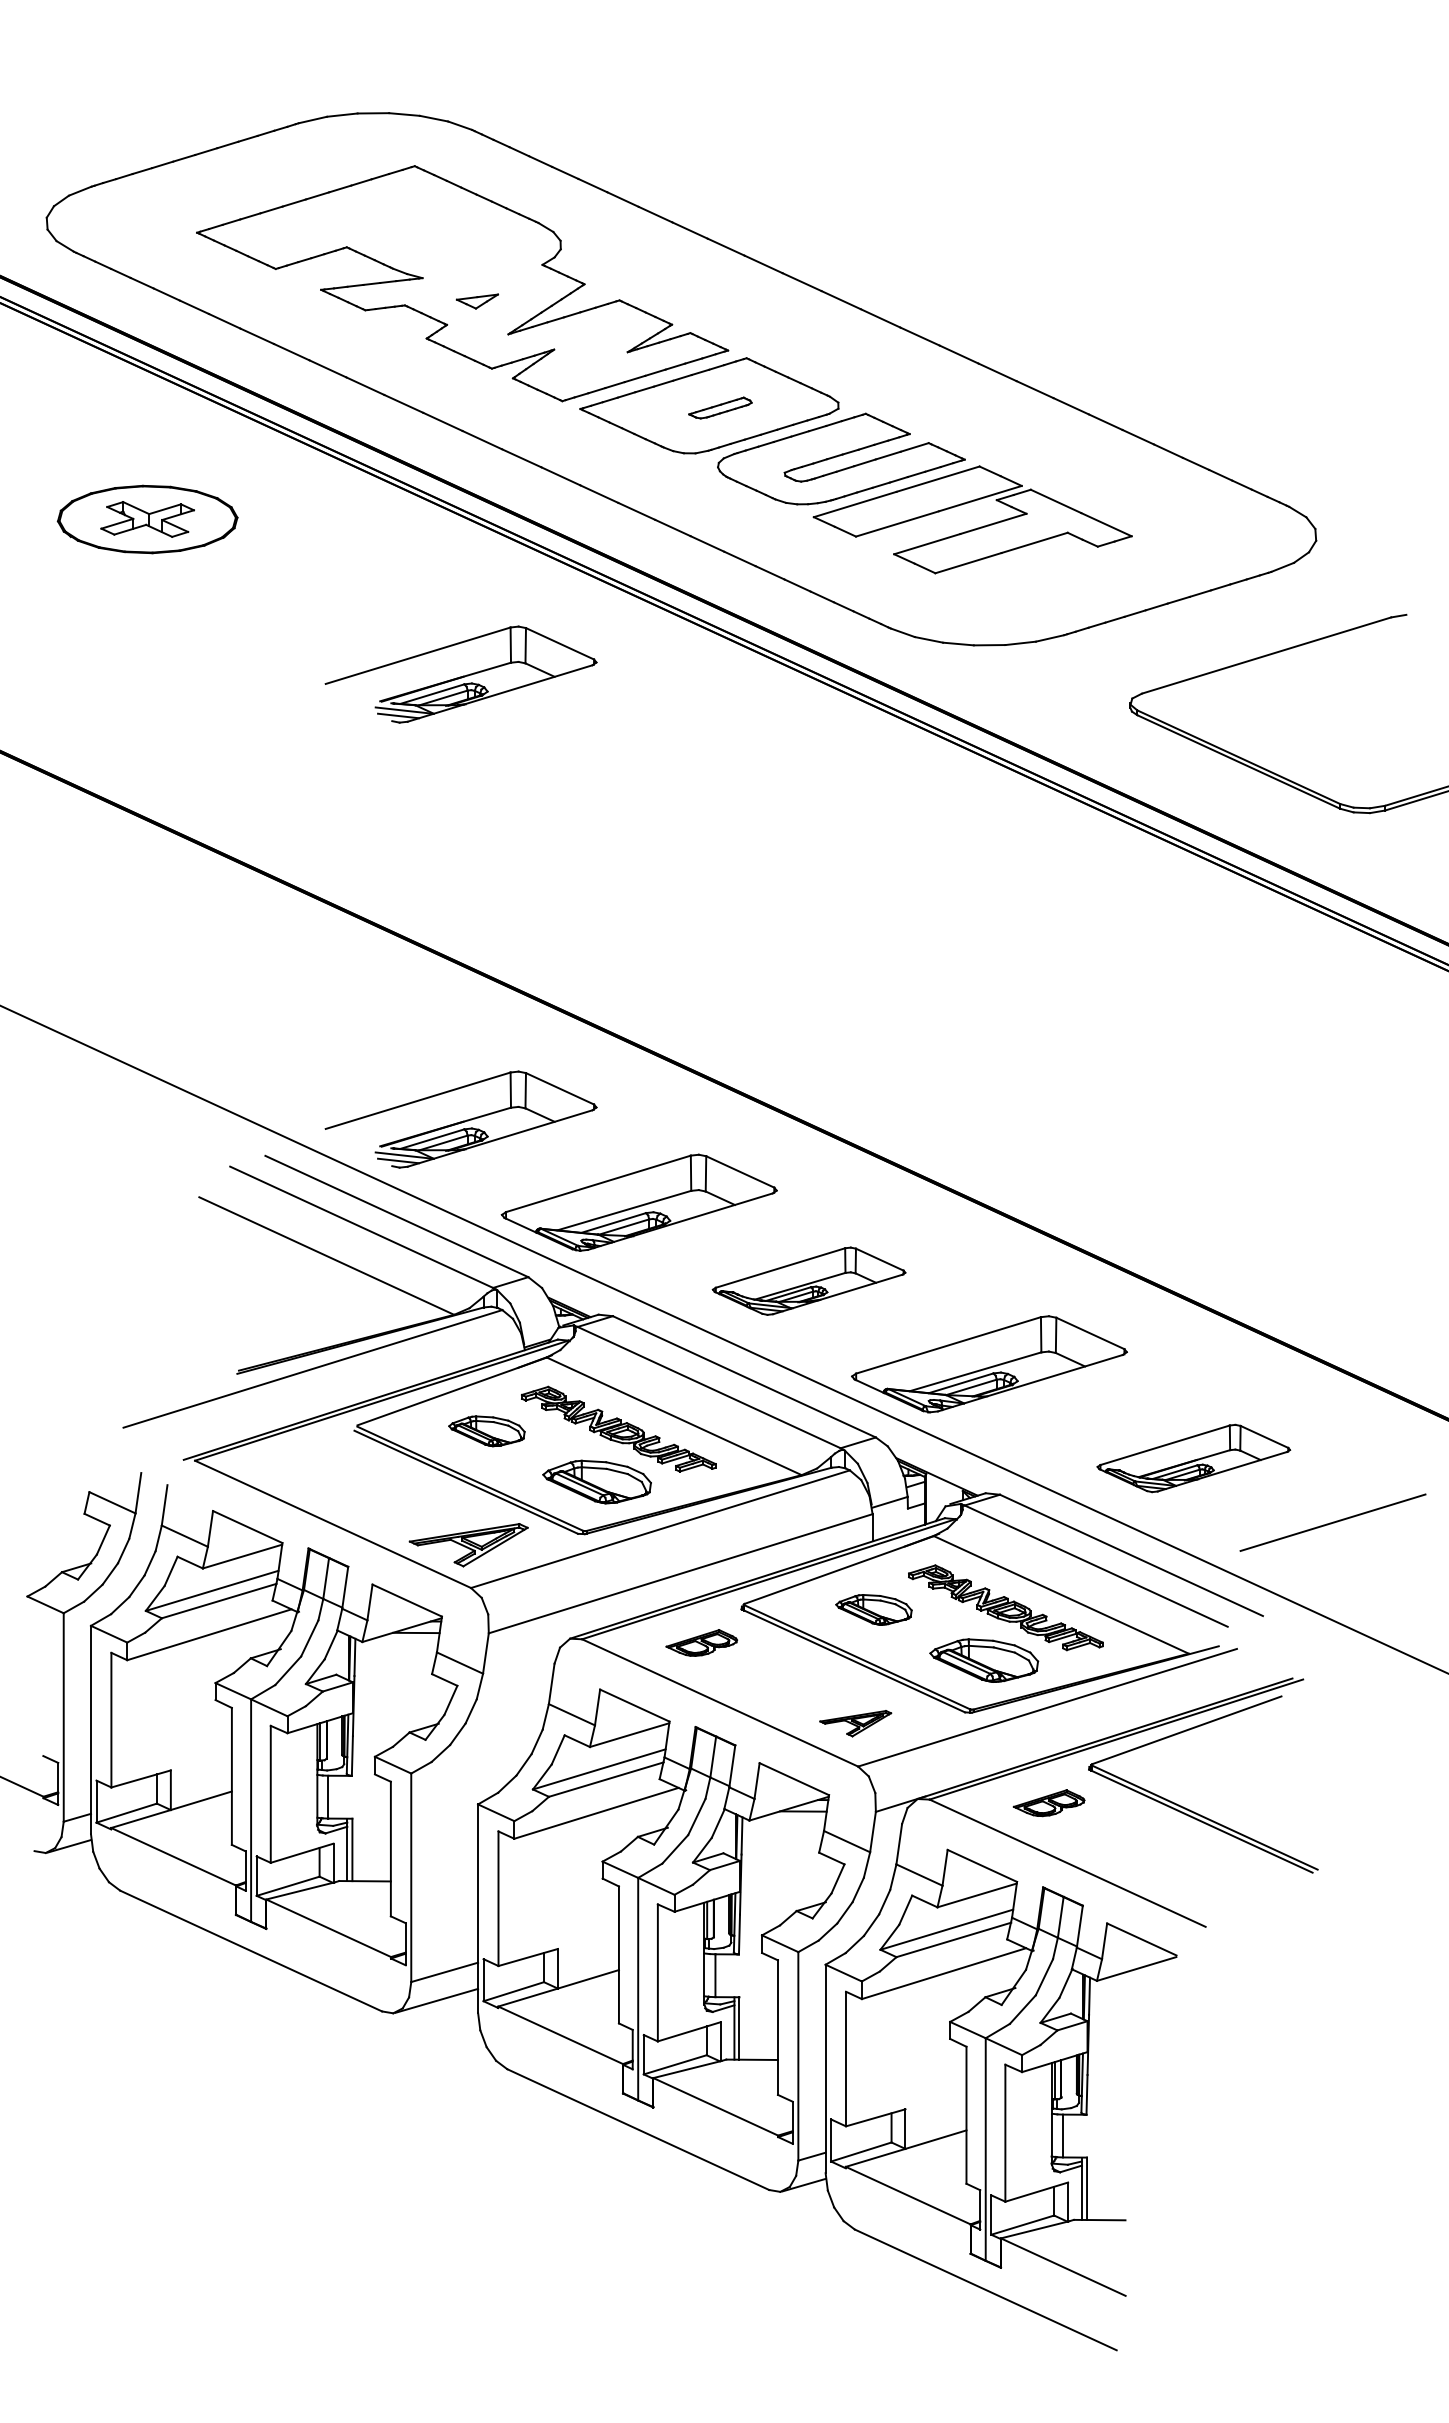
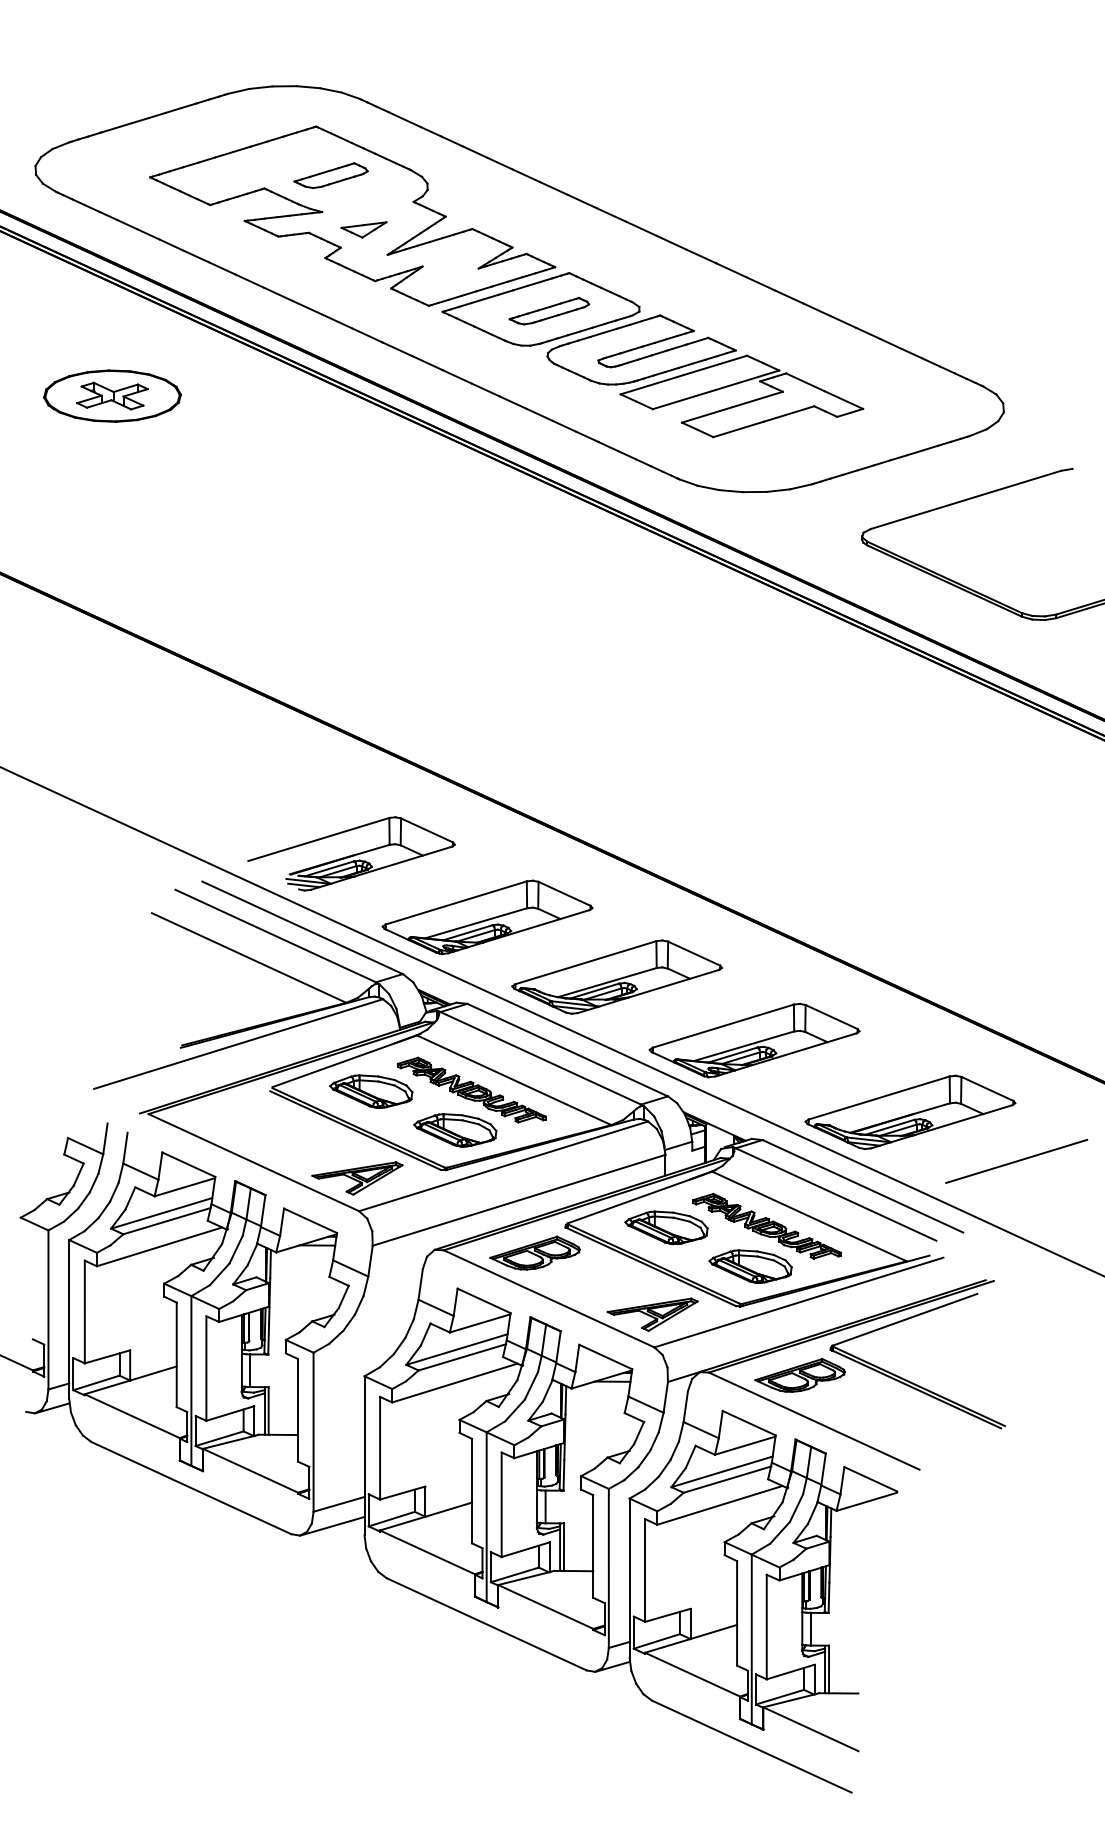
part: (434, 230) -> (331, 175), added
part: (477, 301) -> (364, 229), size x1.43
part: (720, 407) -> (549, 310), size x1.67
part: (460, 674) -> (351, 514), removed
part: (808, 1281) -> (616, 977), size x1.43
part: (486, 1431) -> (370, 1091), size x1.43
part: (1193, 1458) -> (910, 1112), size x1.43
part: (873, 1609) -> (666, 1227), size x1.43
part: (701, 1642) -> (534, 1252), size x1.67
part: (855, 1723) -> (652, 1314), size x1.67
part: (1048, 1802) -> (799, 1374), size x1.67

